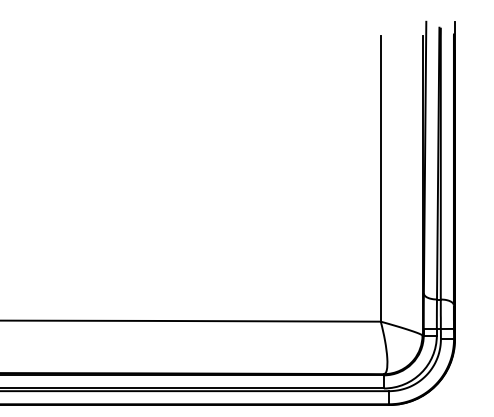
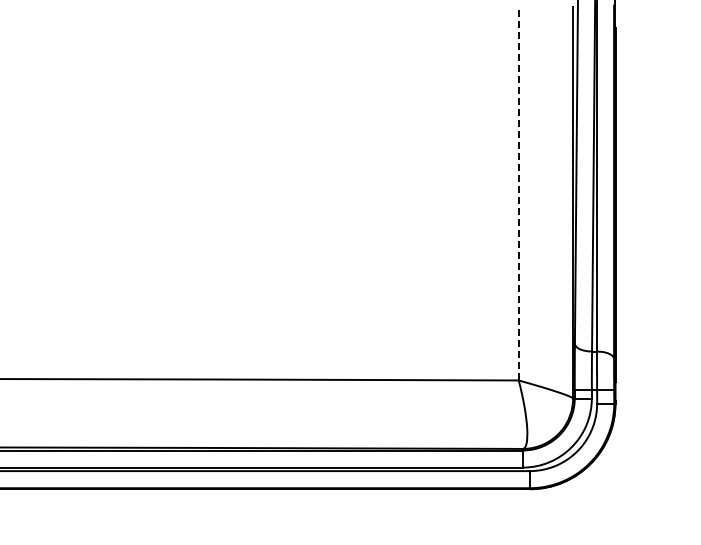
line: (380, 178) -> (518, 193), solid -> dashed

